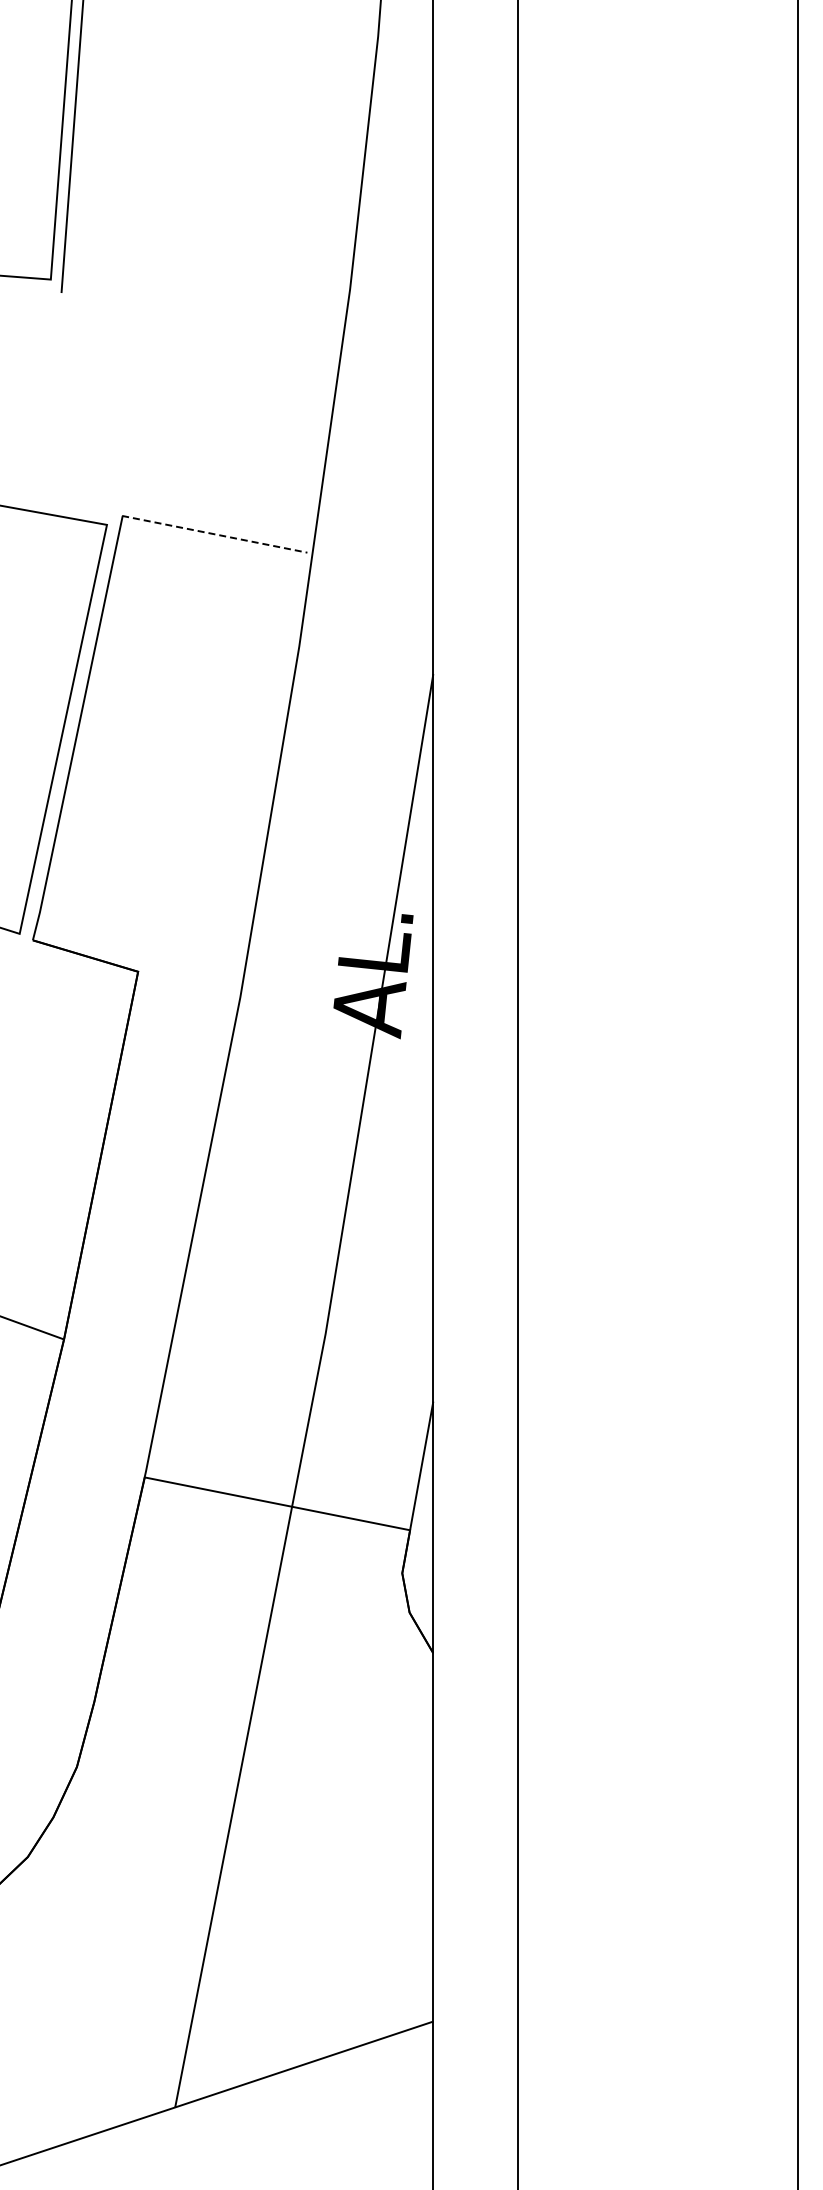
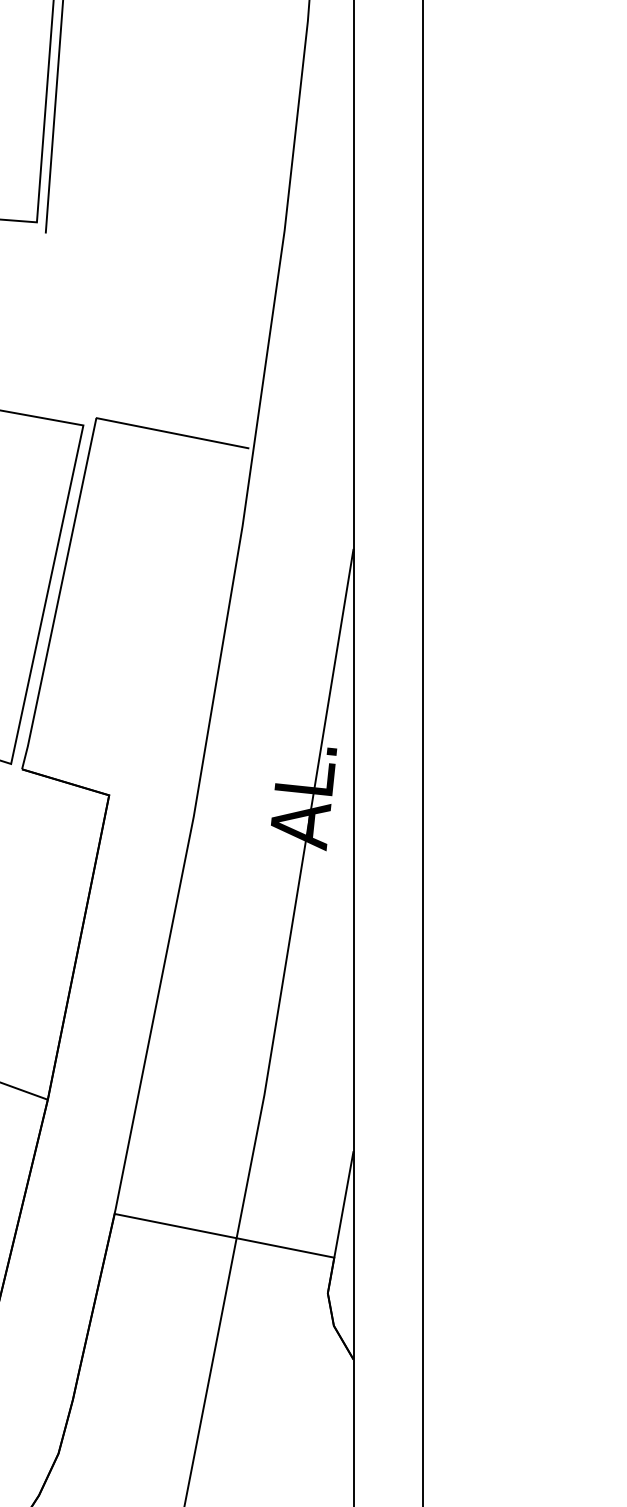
line: (215, 534) -> (173, 433), dashed -> solid

